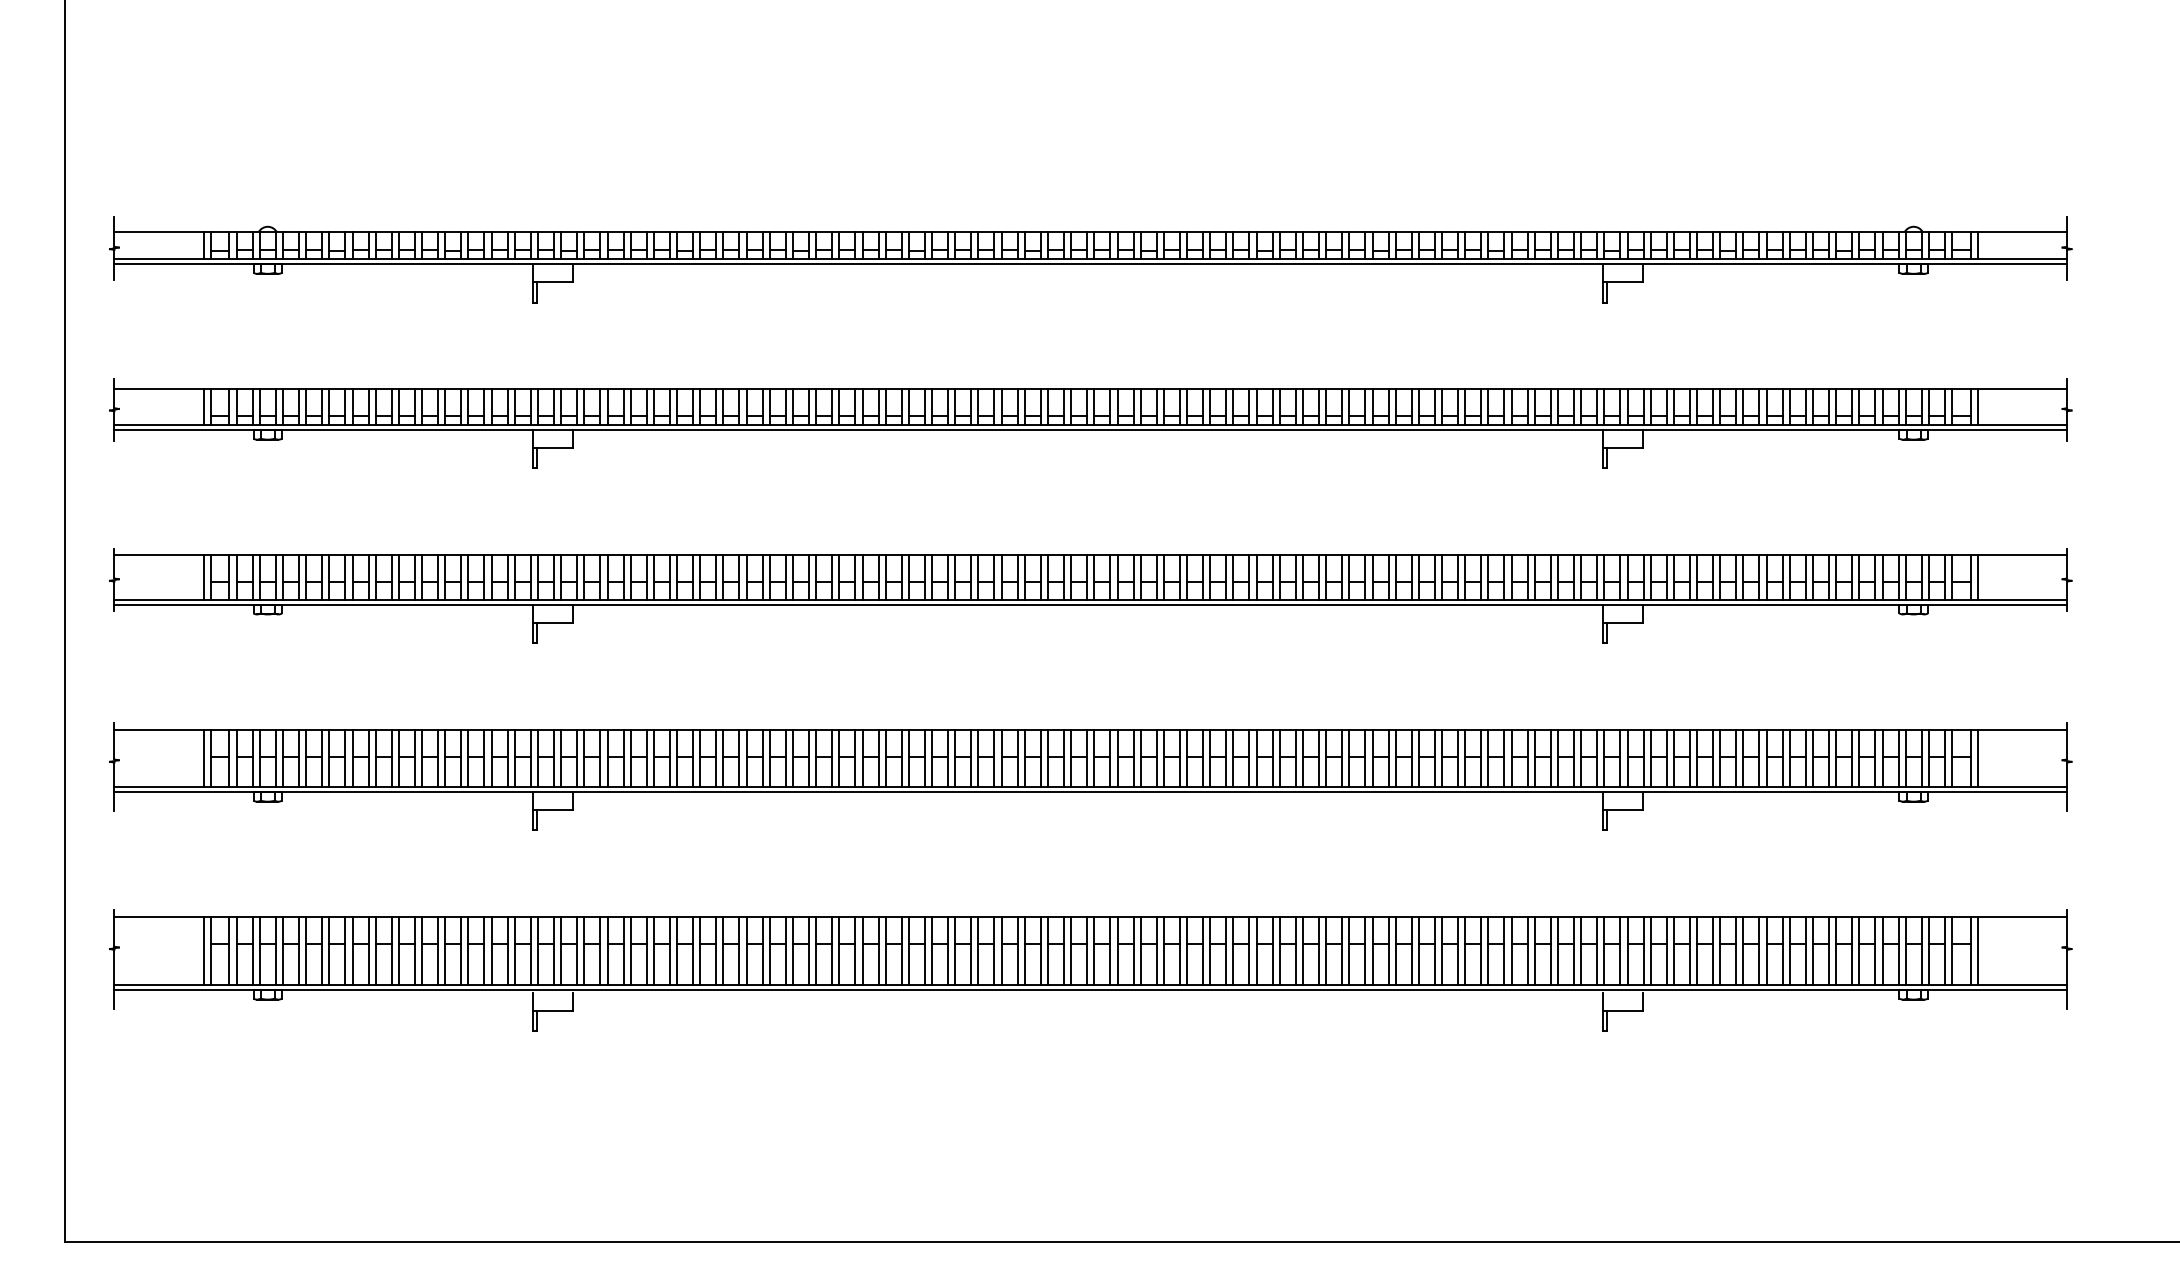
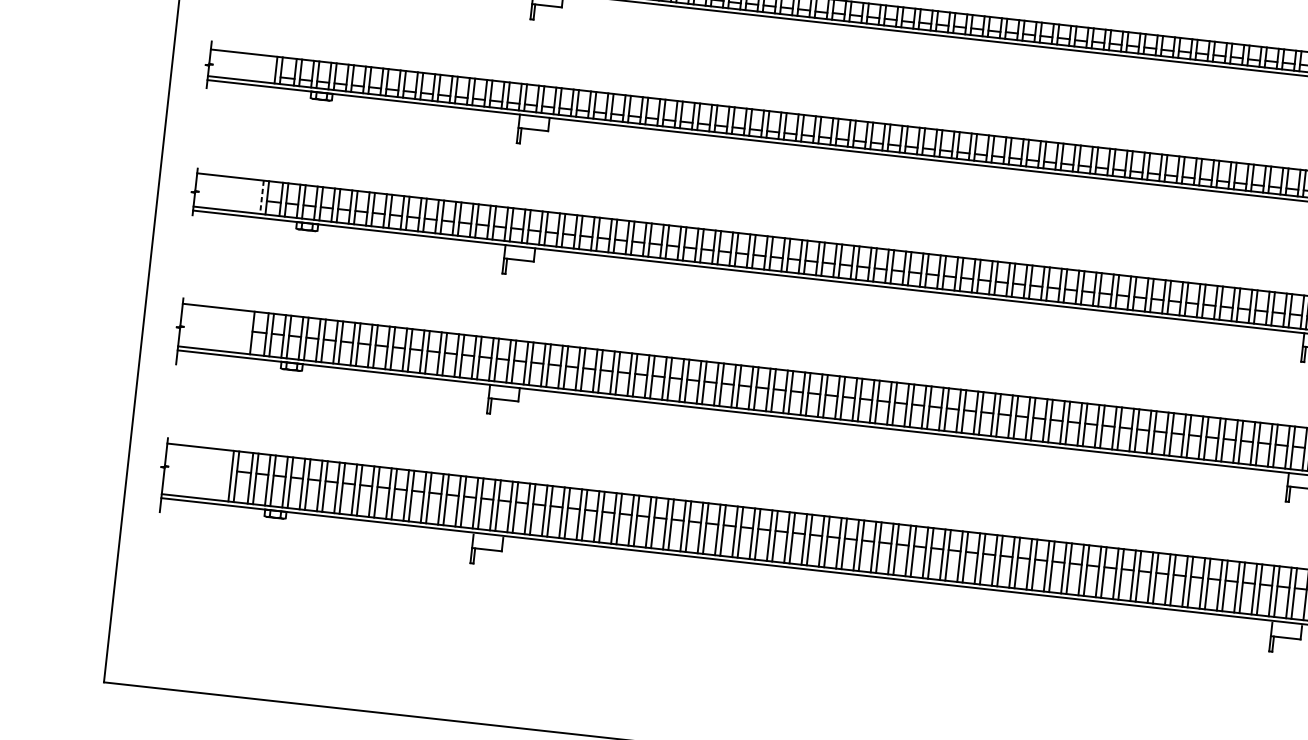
line: (203, 577) -> (261, 197), solid -> dashed
line: (203, 757) -> (247, 331), removed

